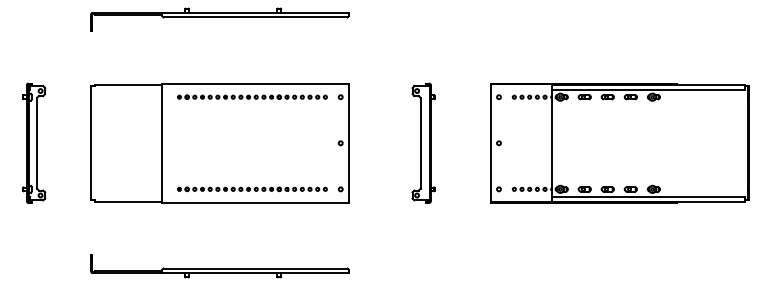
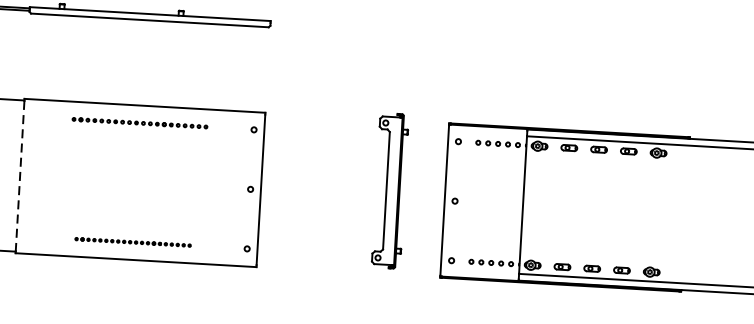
part: (252, 96) -> (140, 122), size x0.7
part: (423, 142) -> (390, 189), moved
line: (162, 143) -> (20, 176), solid -> dashed
part: (252, 189) -> (133, 242), size x0.6

